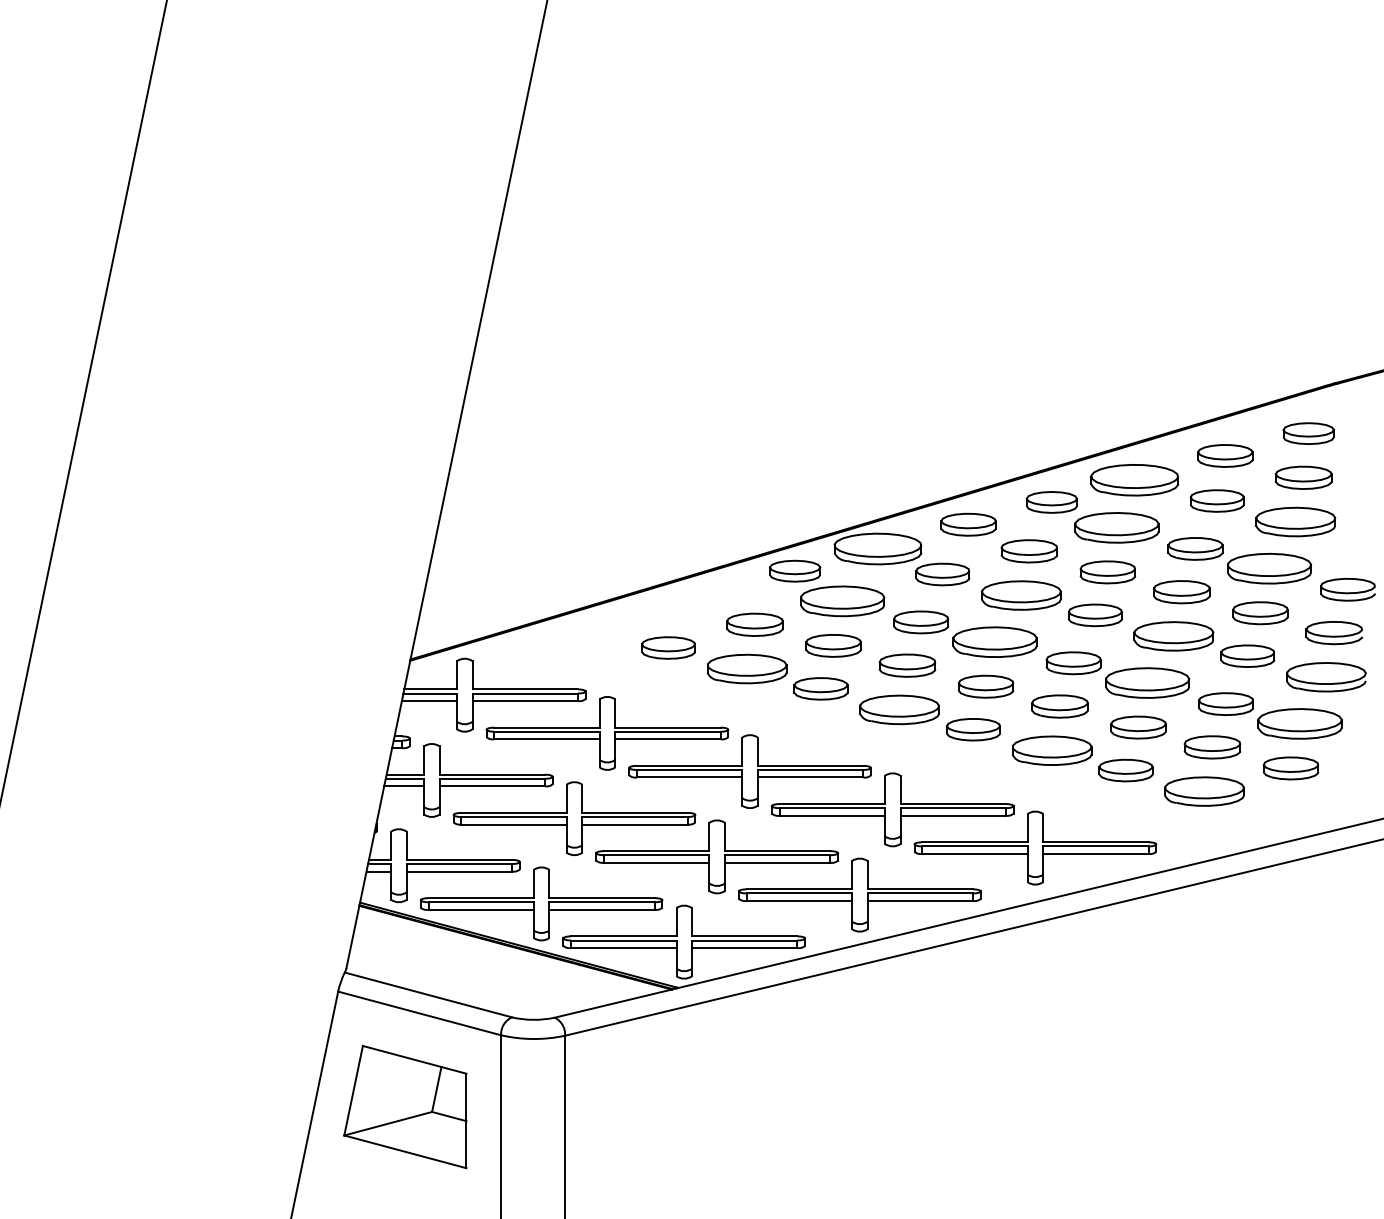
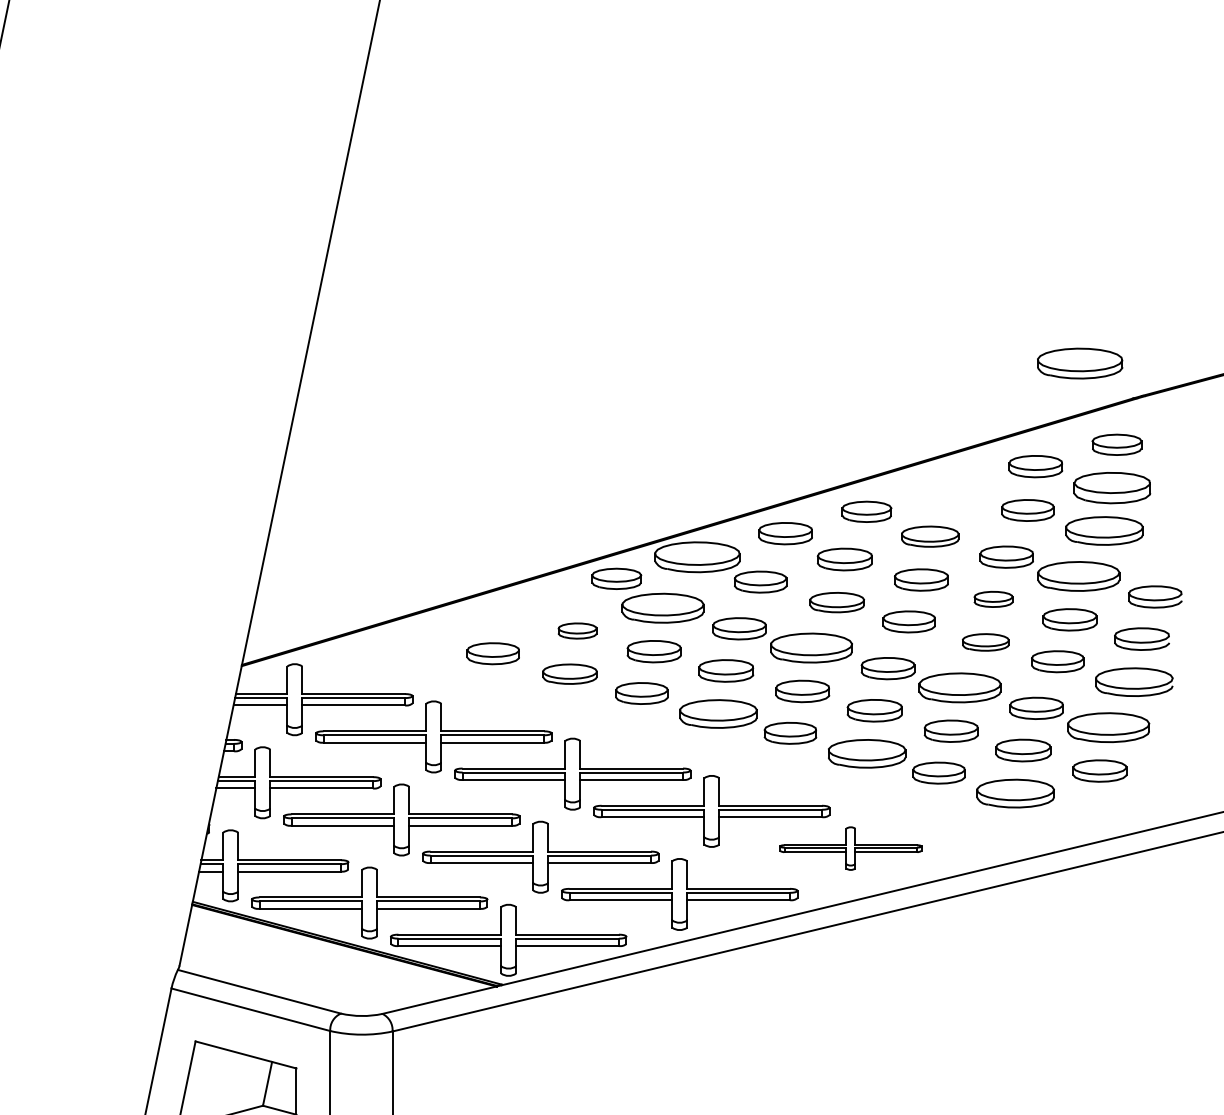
part: (1303, 477) -> (1112, 487), size x1.4
part: (1134, 480) -> (1079, 363), moved
part: (1116, 527) -> (929, 536), size x0.7
part: (1181, 592) -> (993, 599), size x0.7
part: (1021, 595) -> (837, 602), size x0.7
part: (754, 624) -> (577, 630), size x0.7
part: (1173, 636) -> (985, 642), size x0.6
part: (747, 668) -> (570, 673), size x0.7
part: (1035, 847) -> (850, 848), size x0.6

